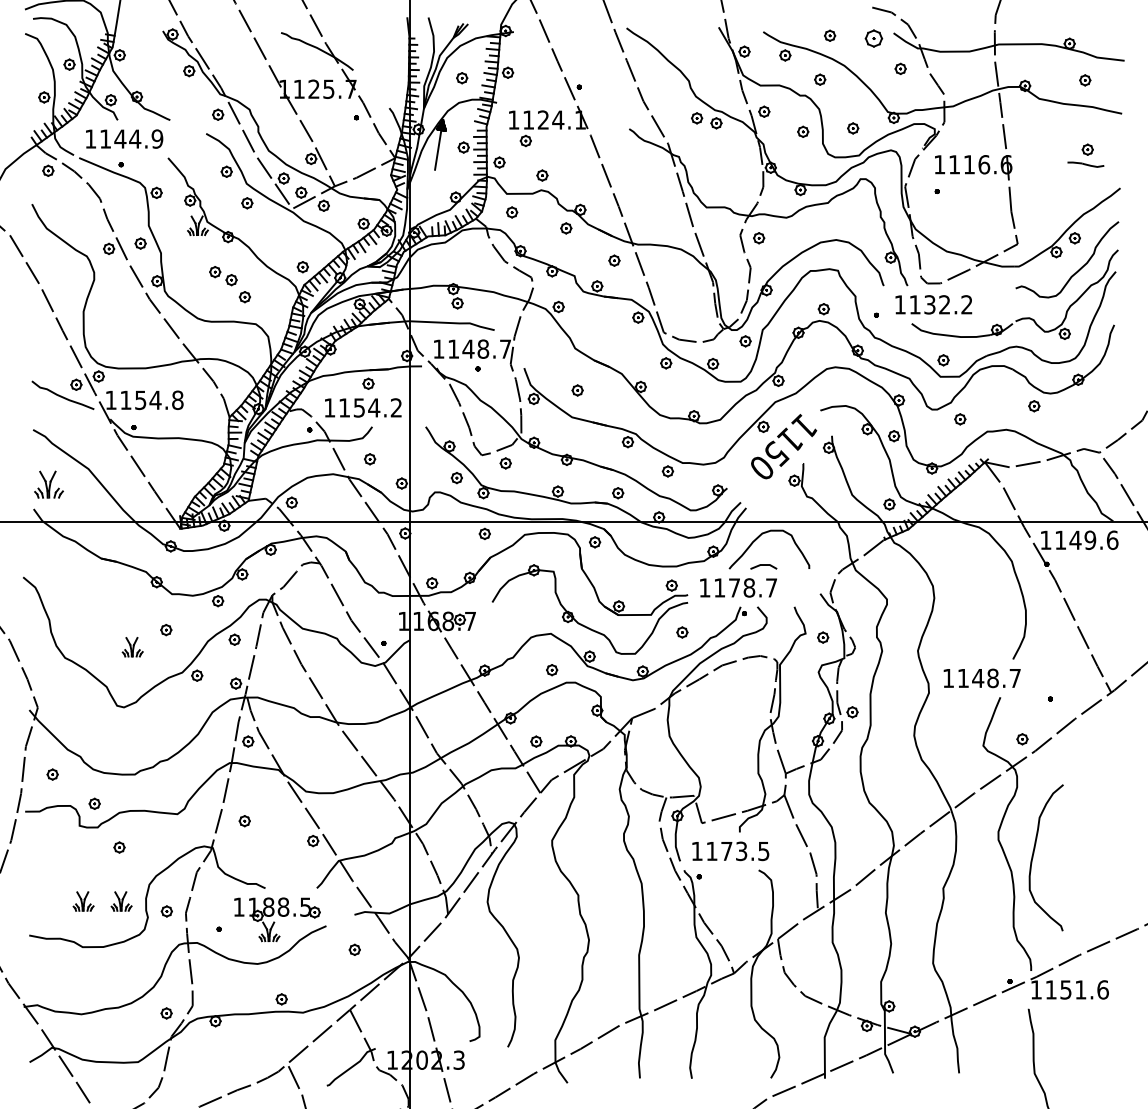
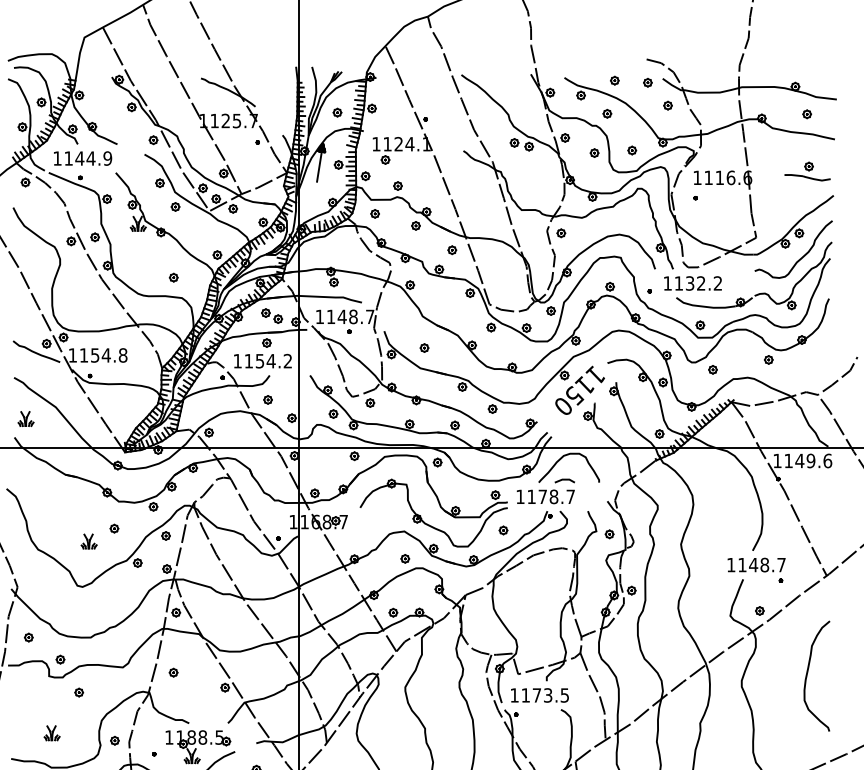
part: (873, 38) -> (647, 82), size x0.62
part: (1085, 164) -> (807, 177), size x1.67
part: (223, 276) -> (272, 316), moved
part: (48, 484) -> (25, 418), size x0.71
text: (981, 678) -> (756, 565), moved
curve: (1034, 853) -> (808, 672), moved
part: (121, 901) -> (80, 733), removed

